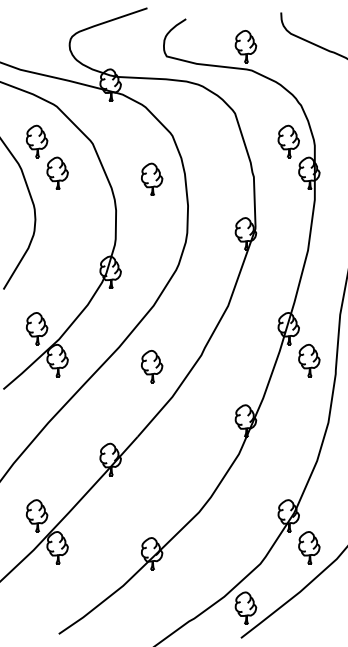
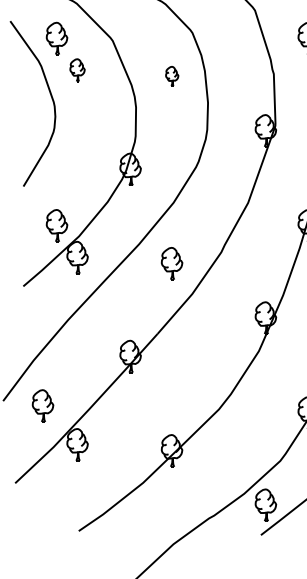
part: (57, 172) -> (77, 69), size x0.7
part: (152, 178) -> (172, 75), size x0.6
part: (37, 515) -> (43, 405), moved

